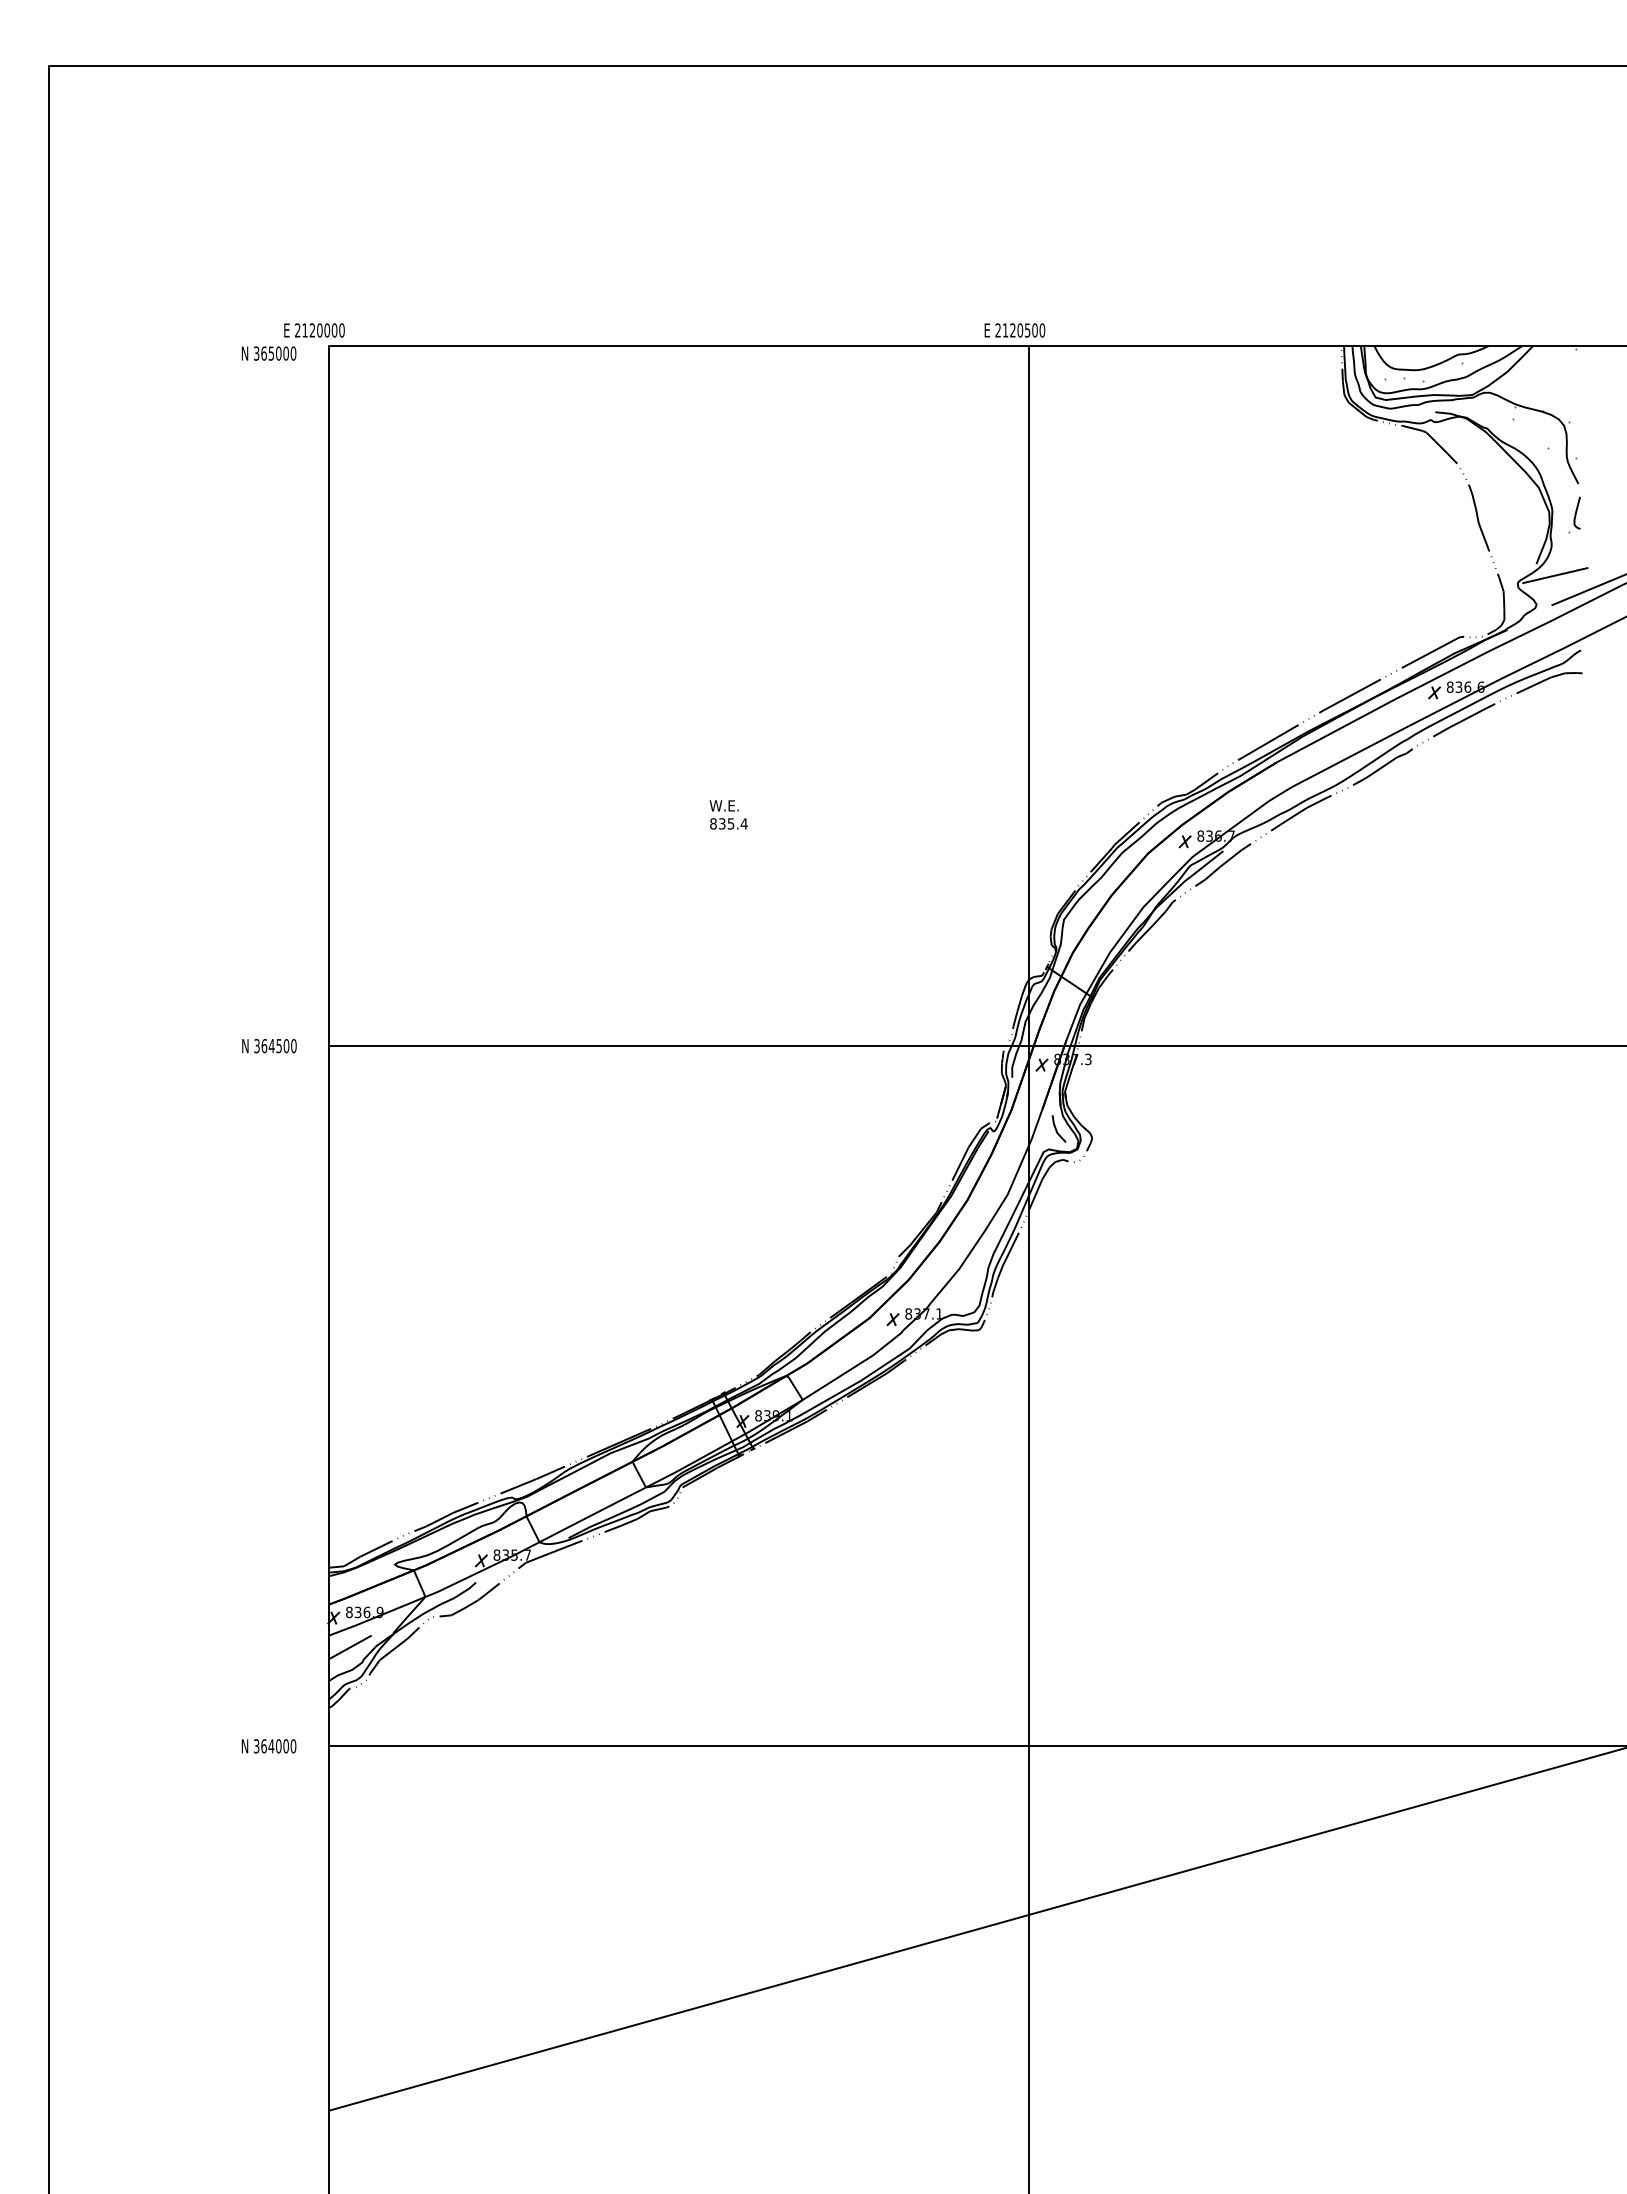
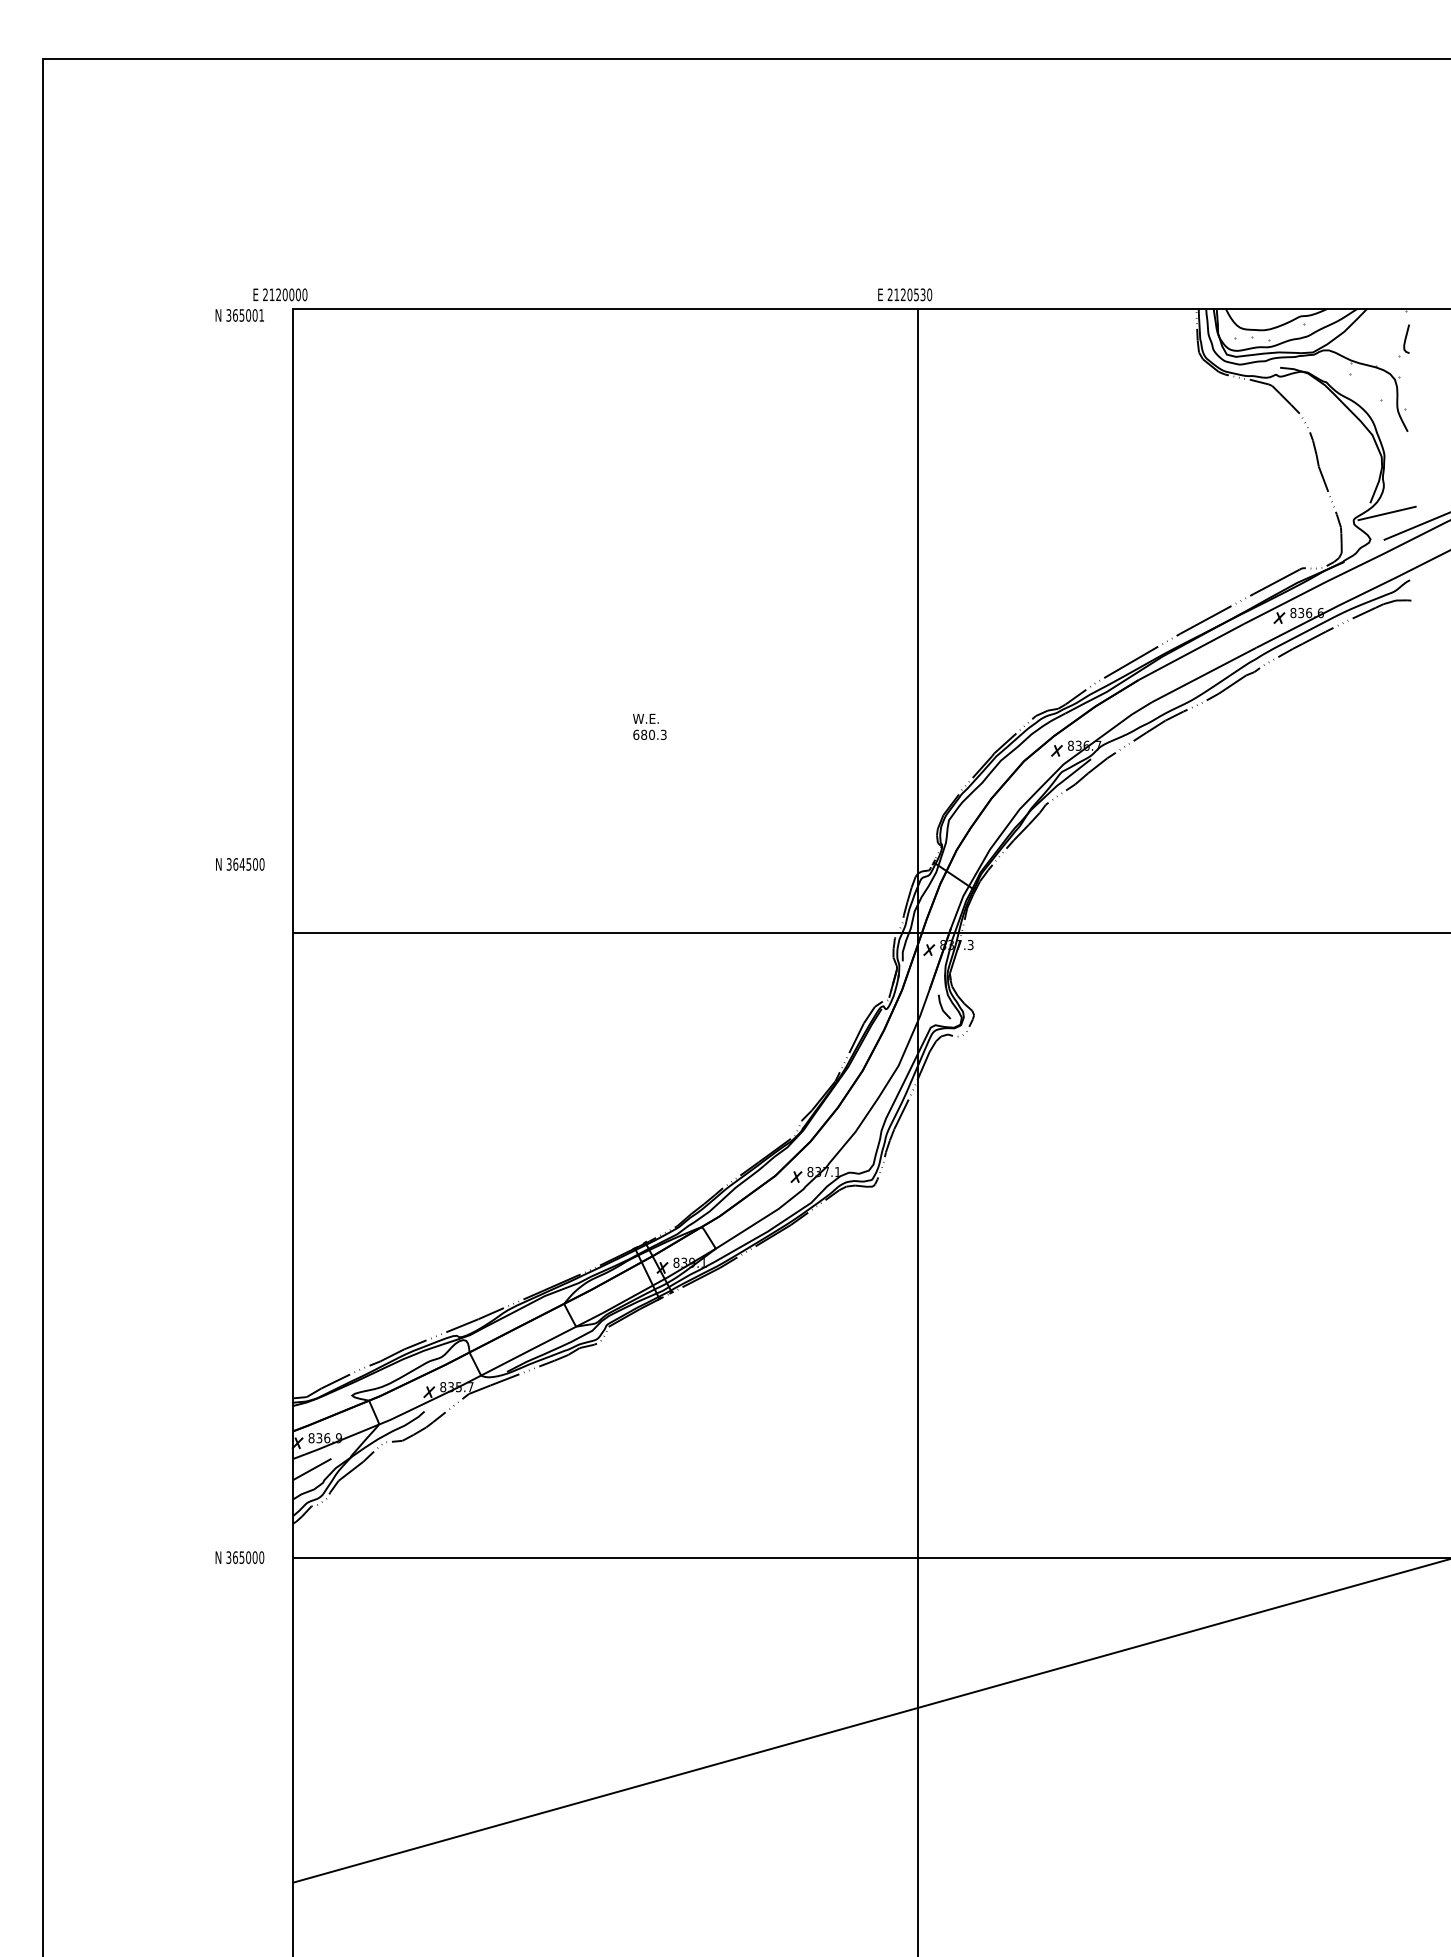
text: (1034, 330) -> (922, 294), 2120500 -> 2120530
text: (293, 353) -> (261, 315), 365000 -> 365001
part: (1574, 514) -> (1404, 340), moved
text: (728, 823) -> (649, 734), 835.4 -> 680.3
text: (269, 1046) -> (240, 864), moved
text: (271, 1746) -> (242, 1557), 364000 -> 365000

